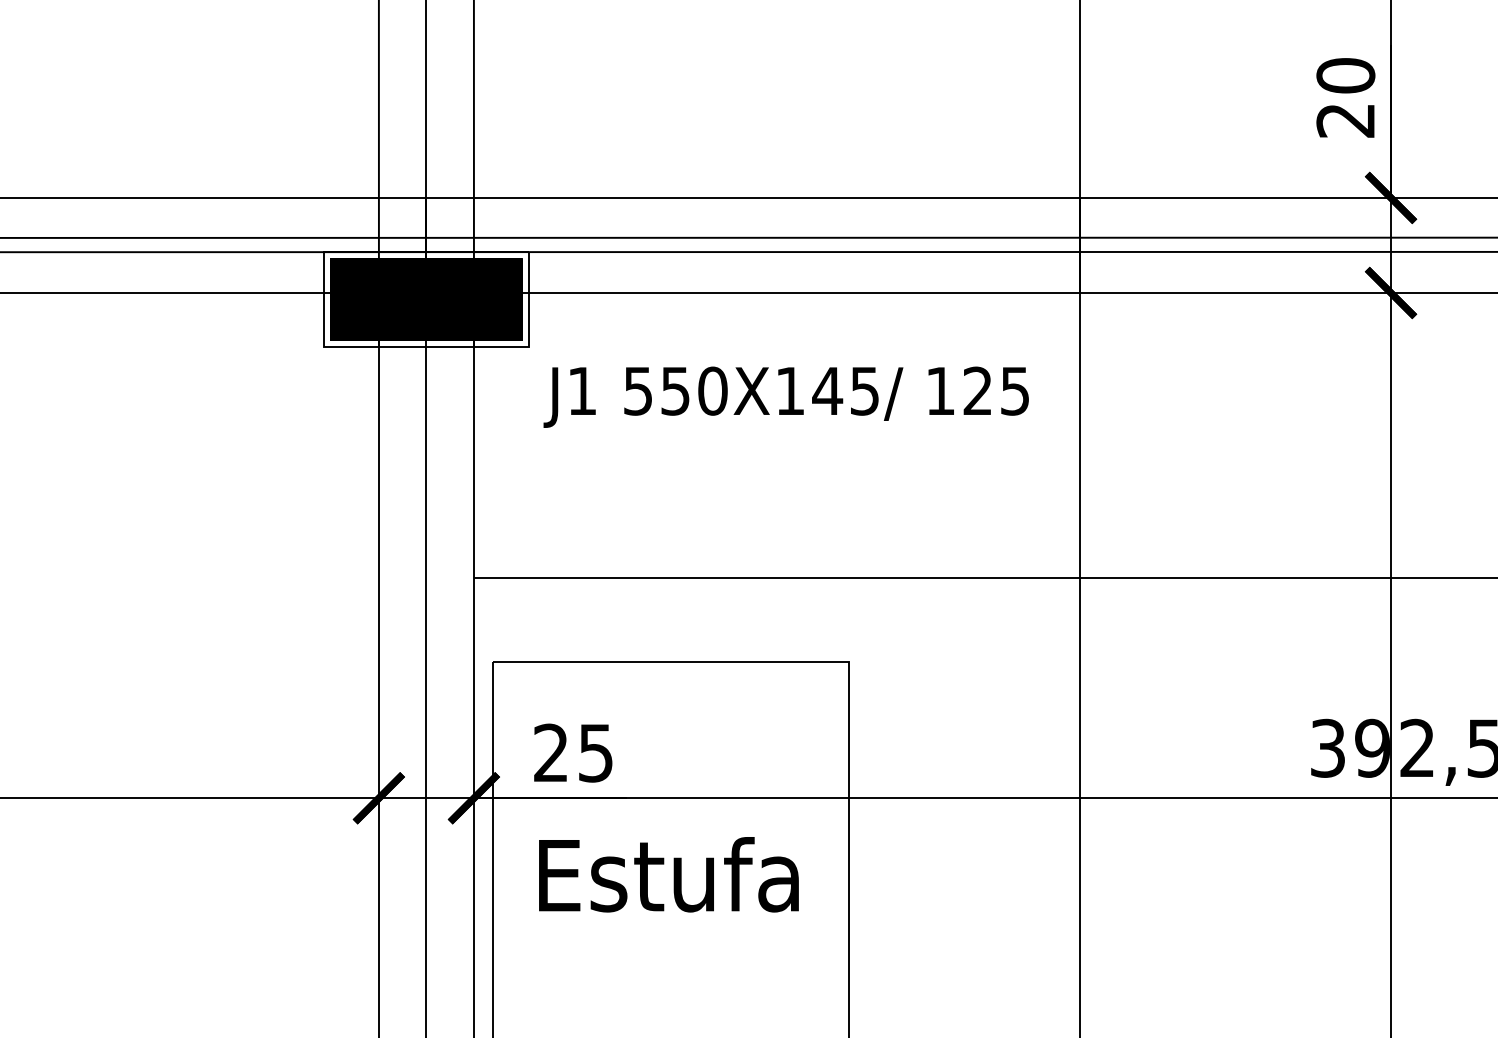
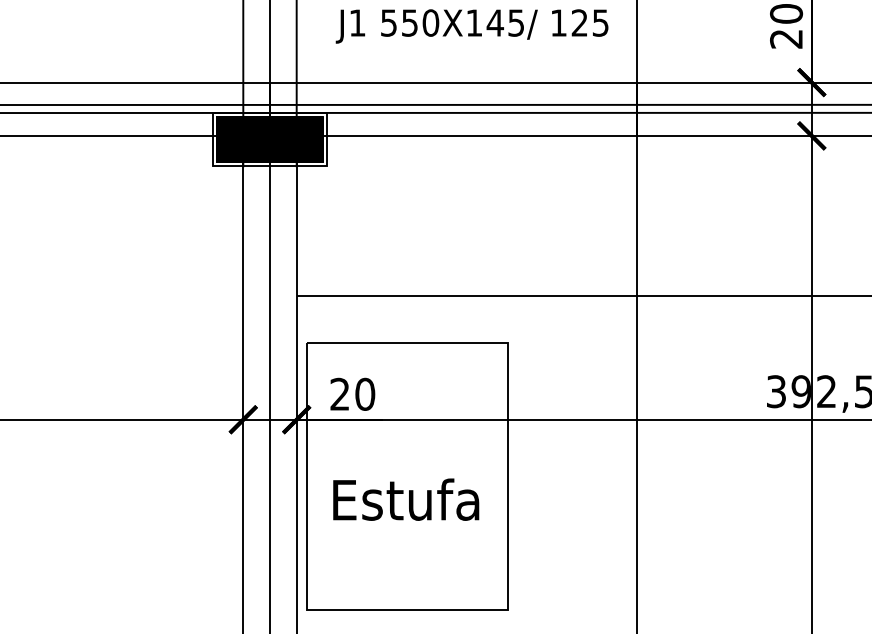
text: (785, 397) -> (471, 26), moved
text: (596, 751) -> (365, 393), 25 -> 20
text: (669, 874) -> (406, 499), moved

